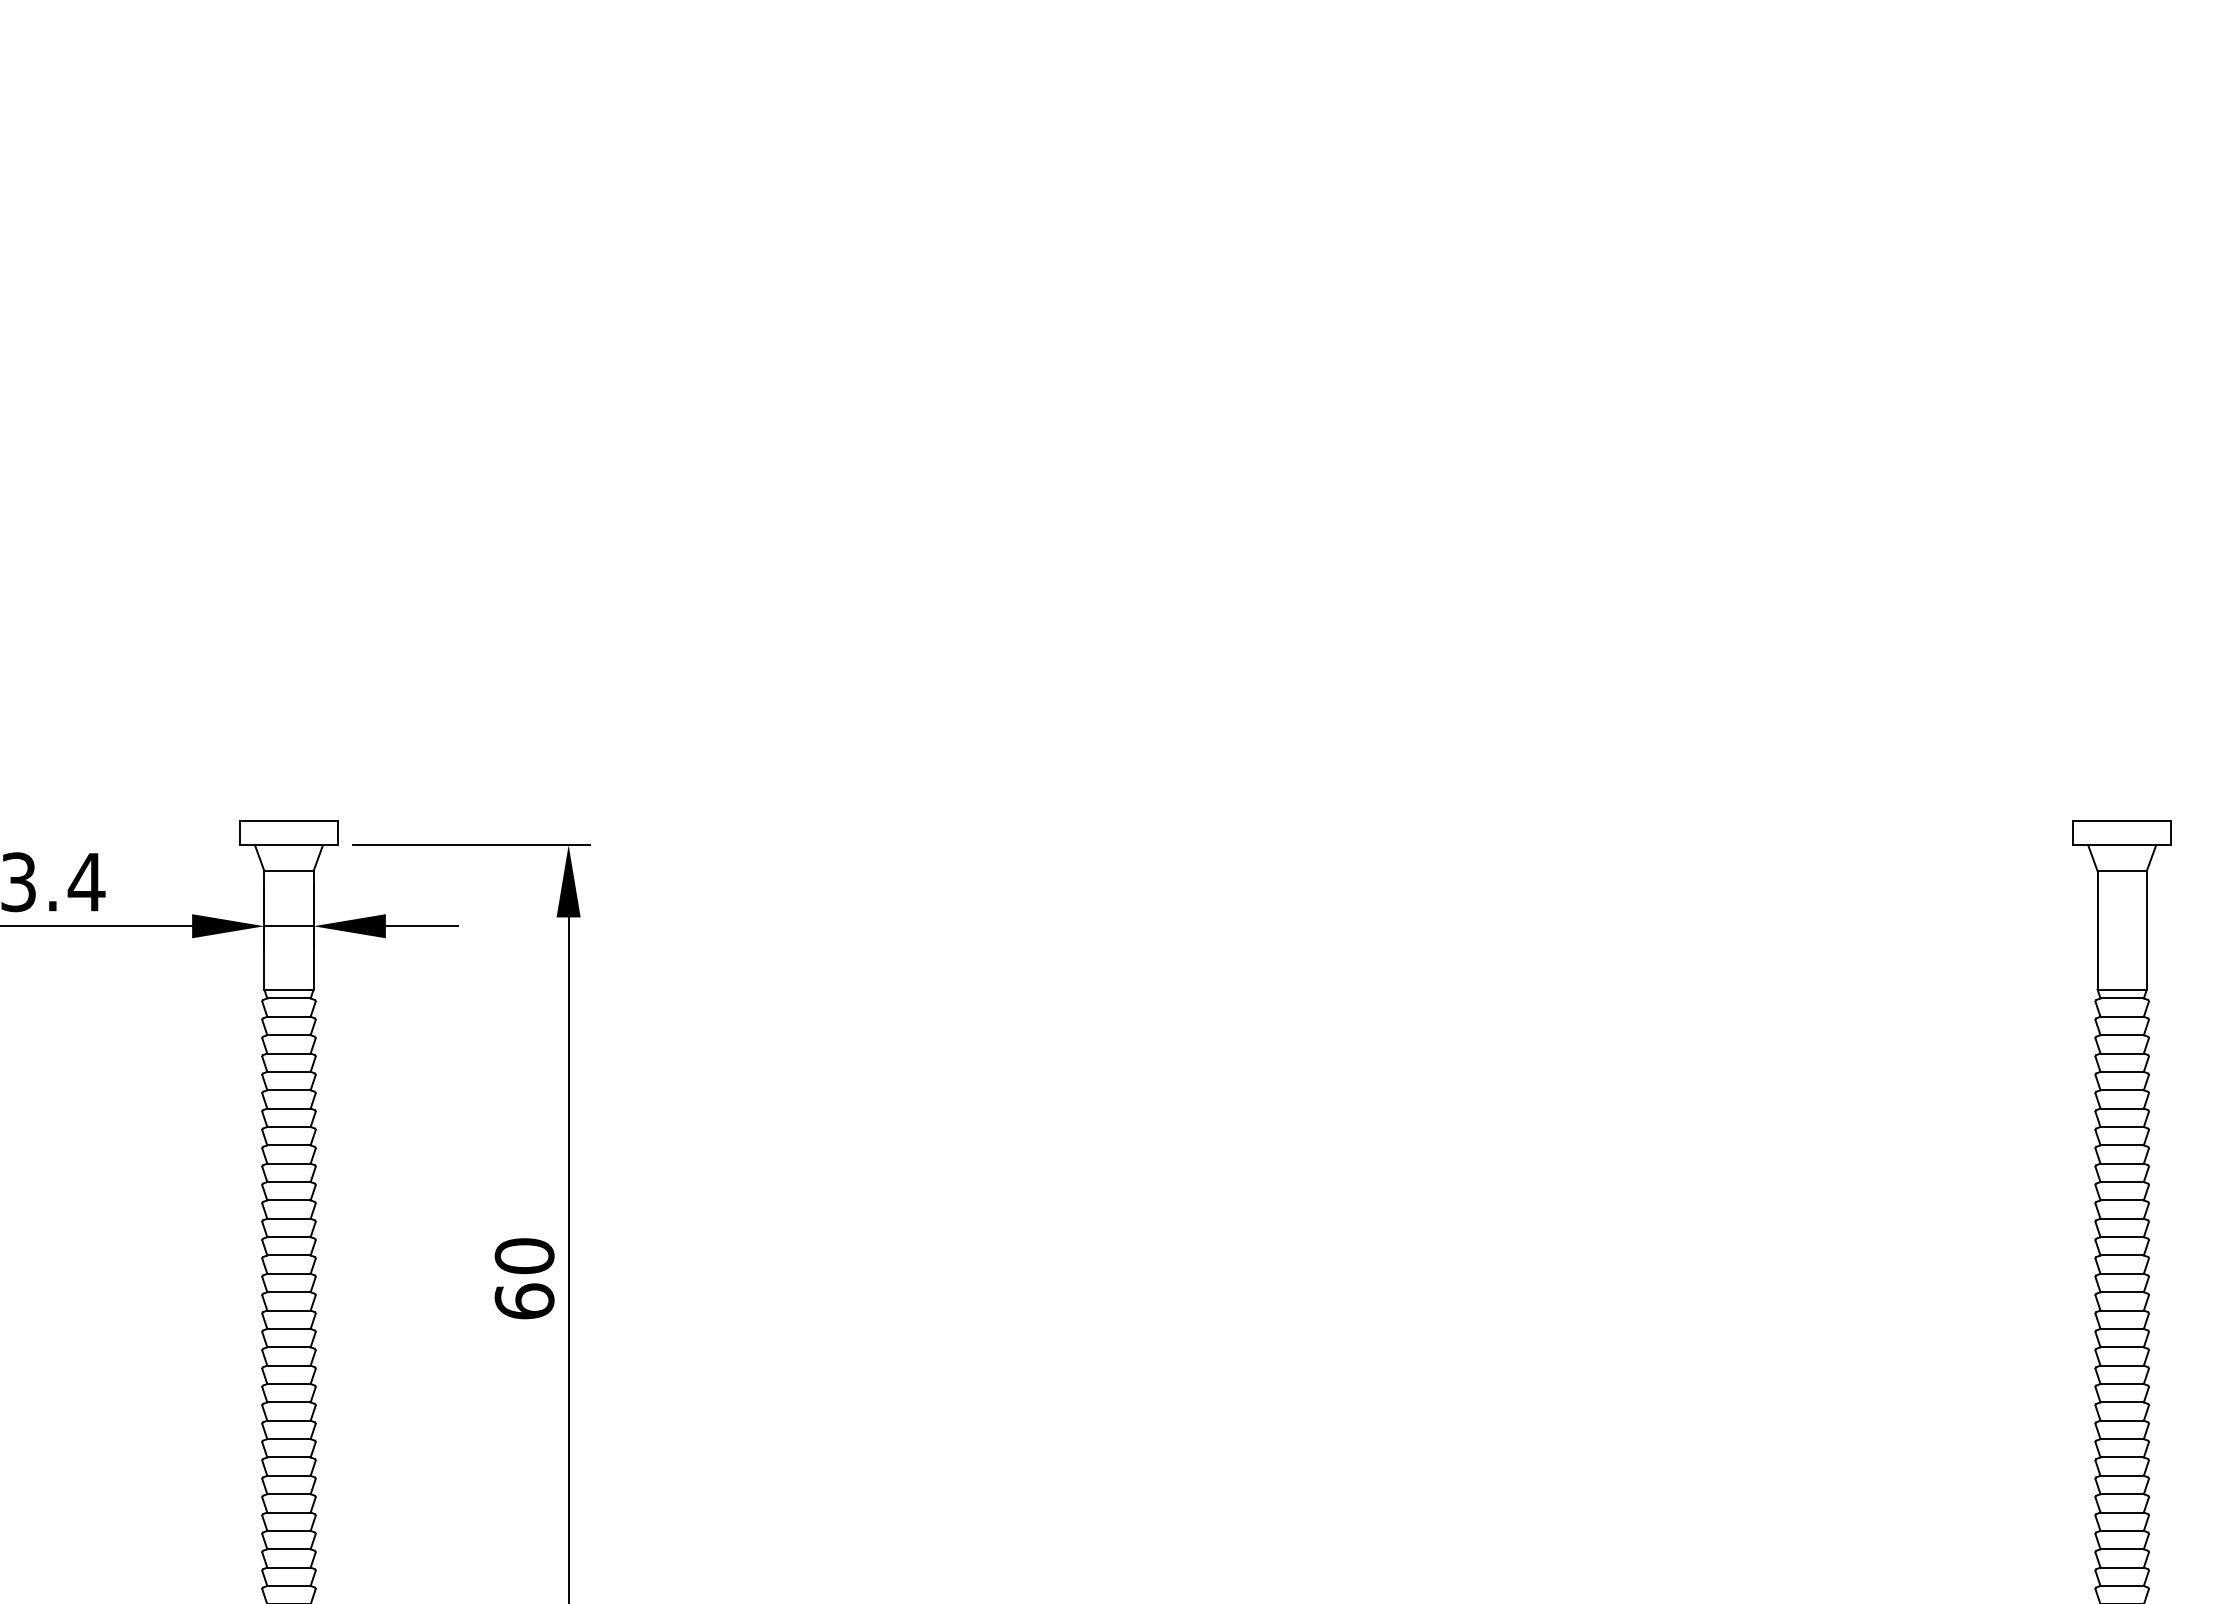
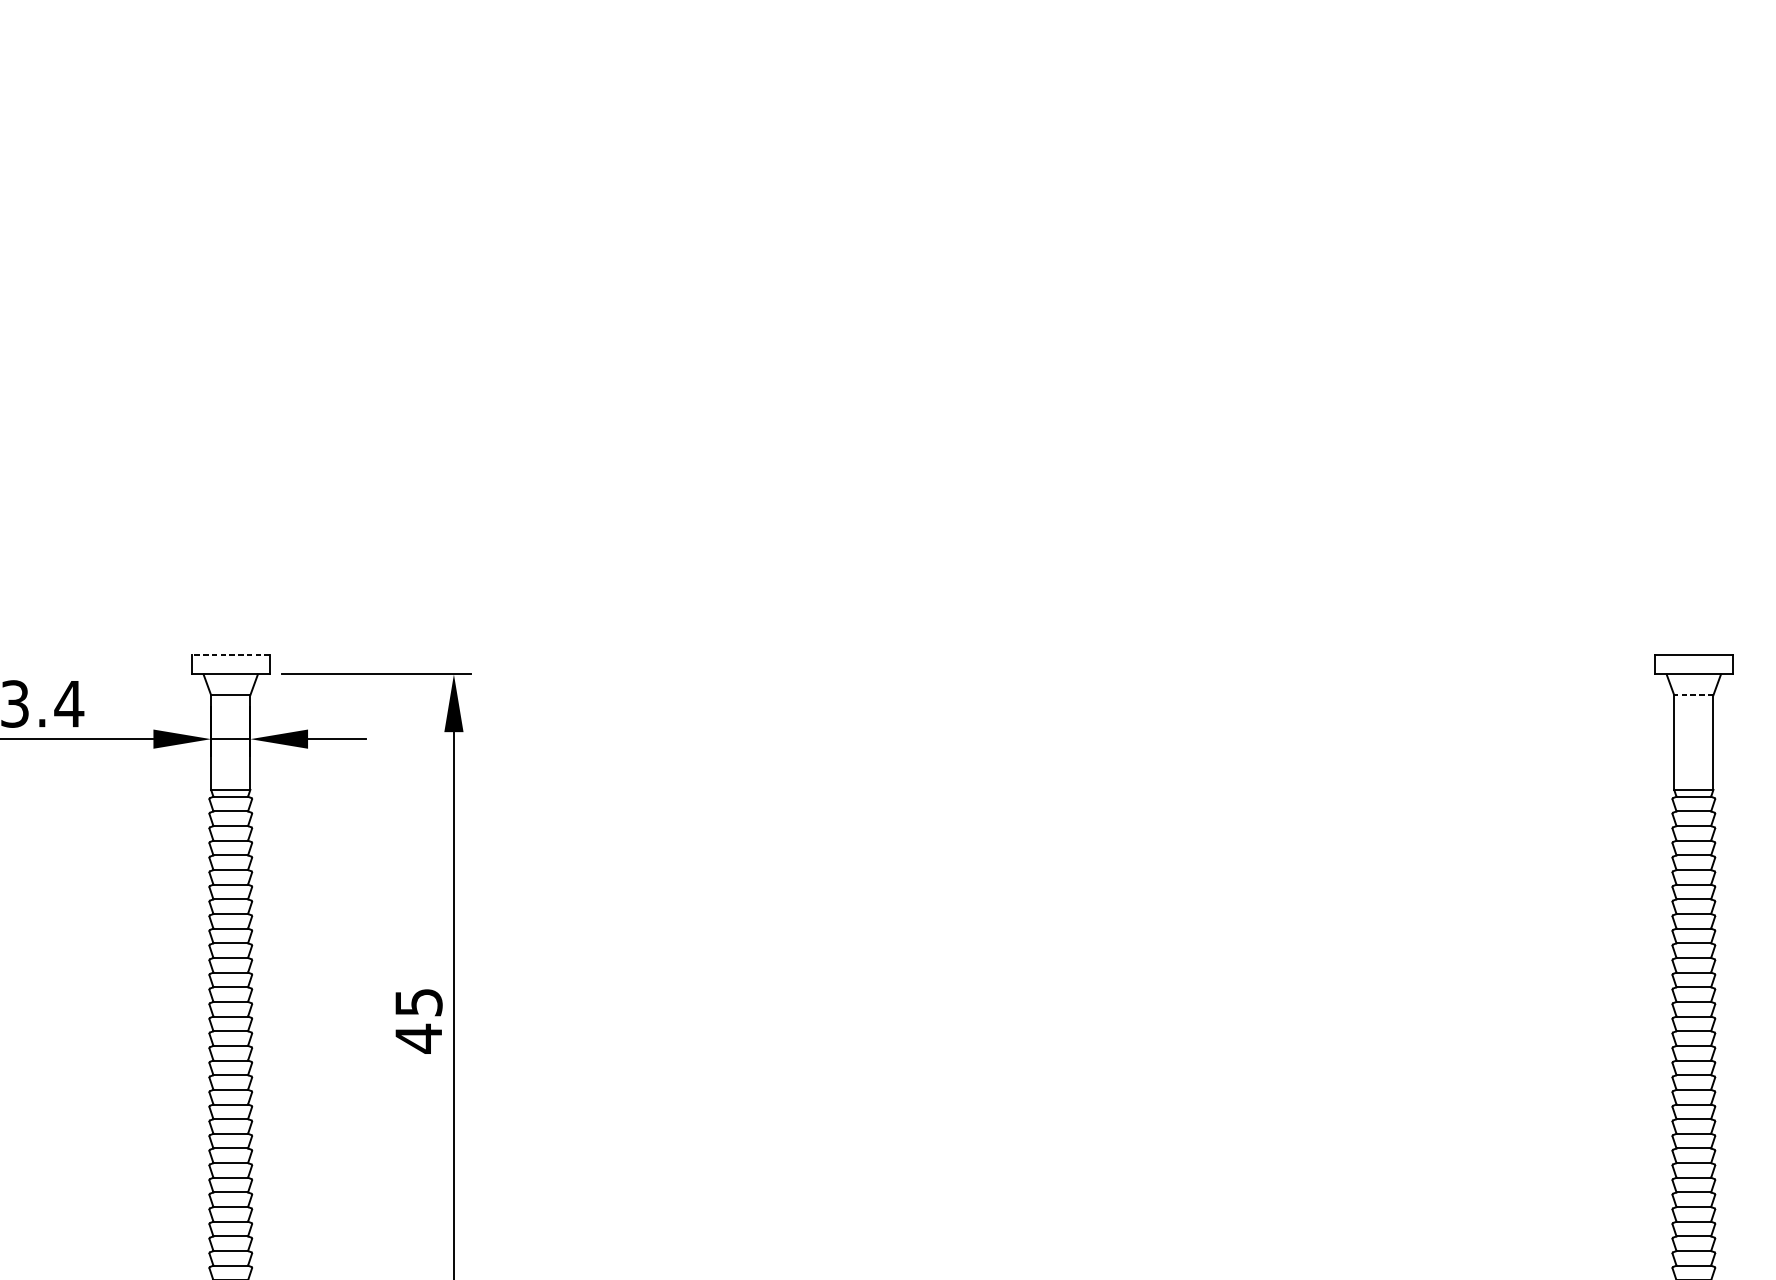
line: (288, 820) -> (230, 654), solid -> dashed
line: (2122, 871) -> (1694, 695), solid -> dashed
text: (524, 1279) -> (418, 1021), 60 -> 45

